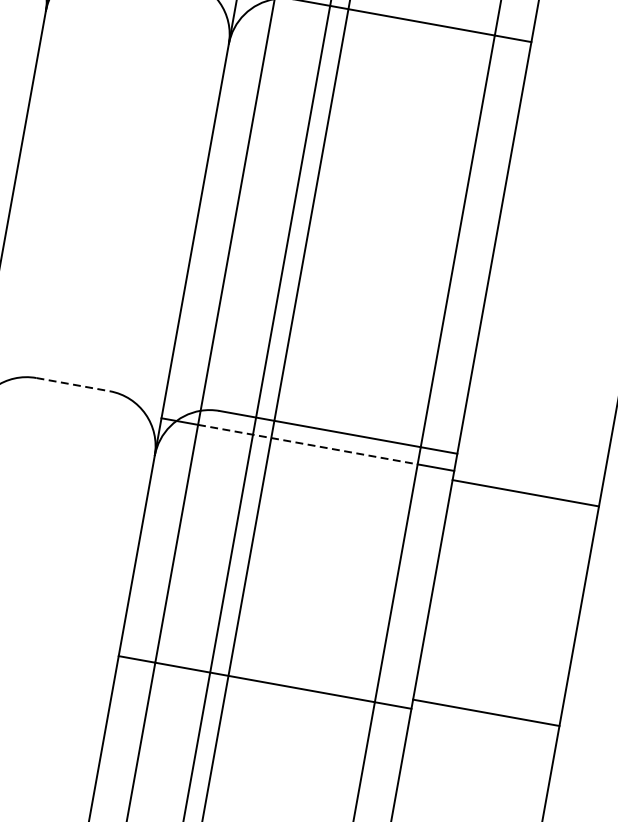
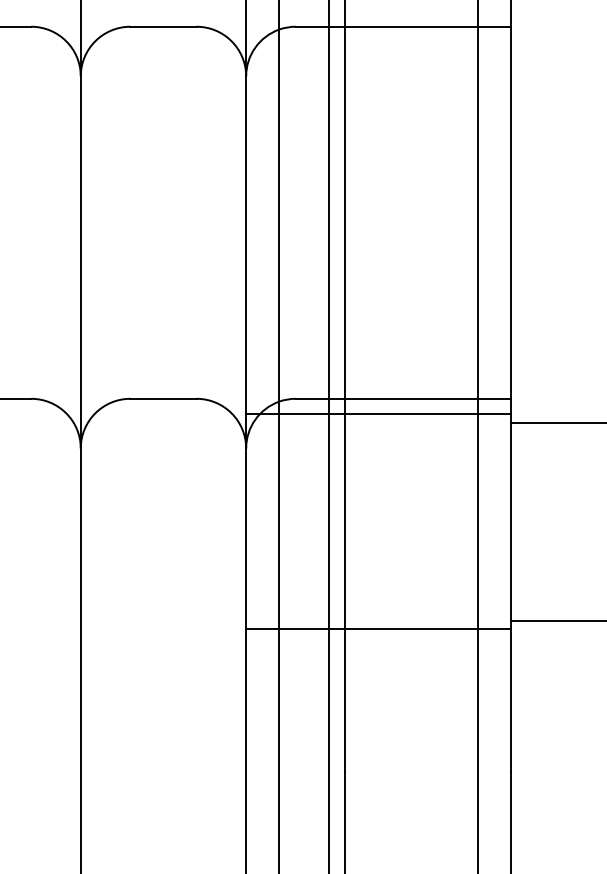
line: (73, 384) -> (163, 398), dashed -> solid
line: (307, 444) -> (378, 414), dashed -> solid

